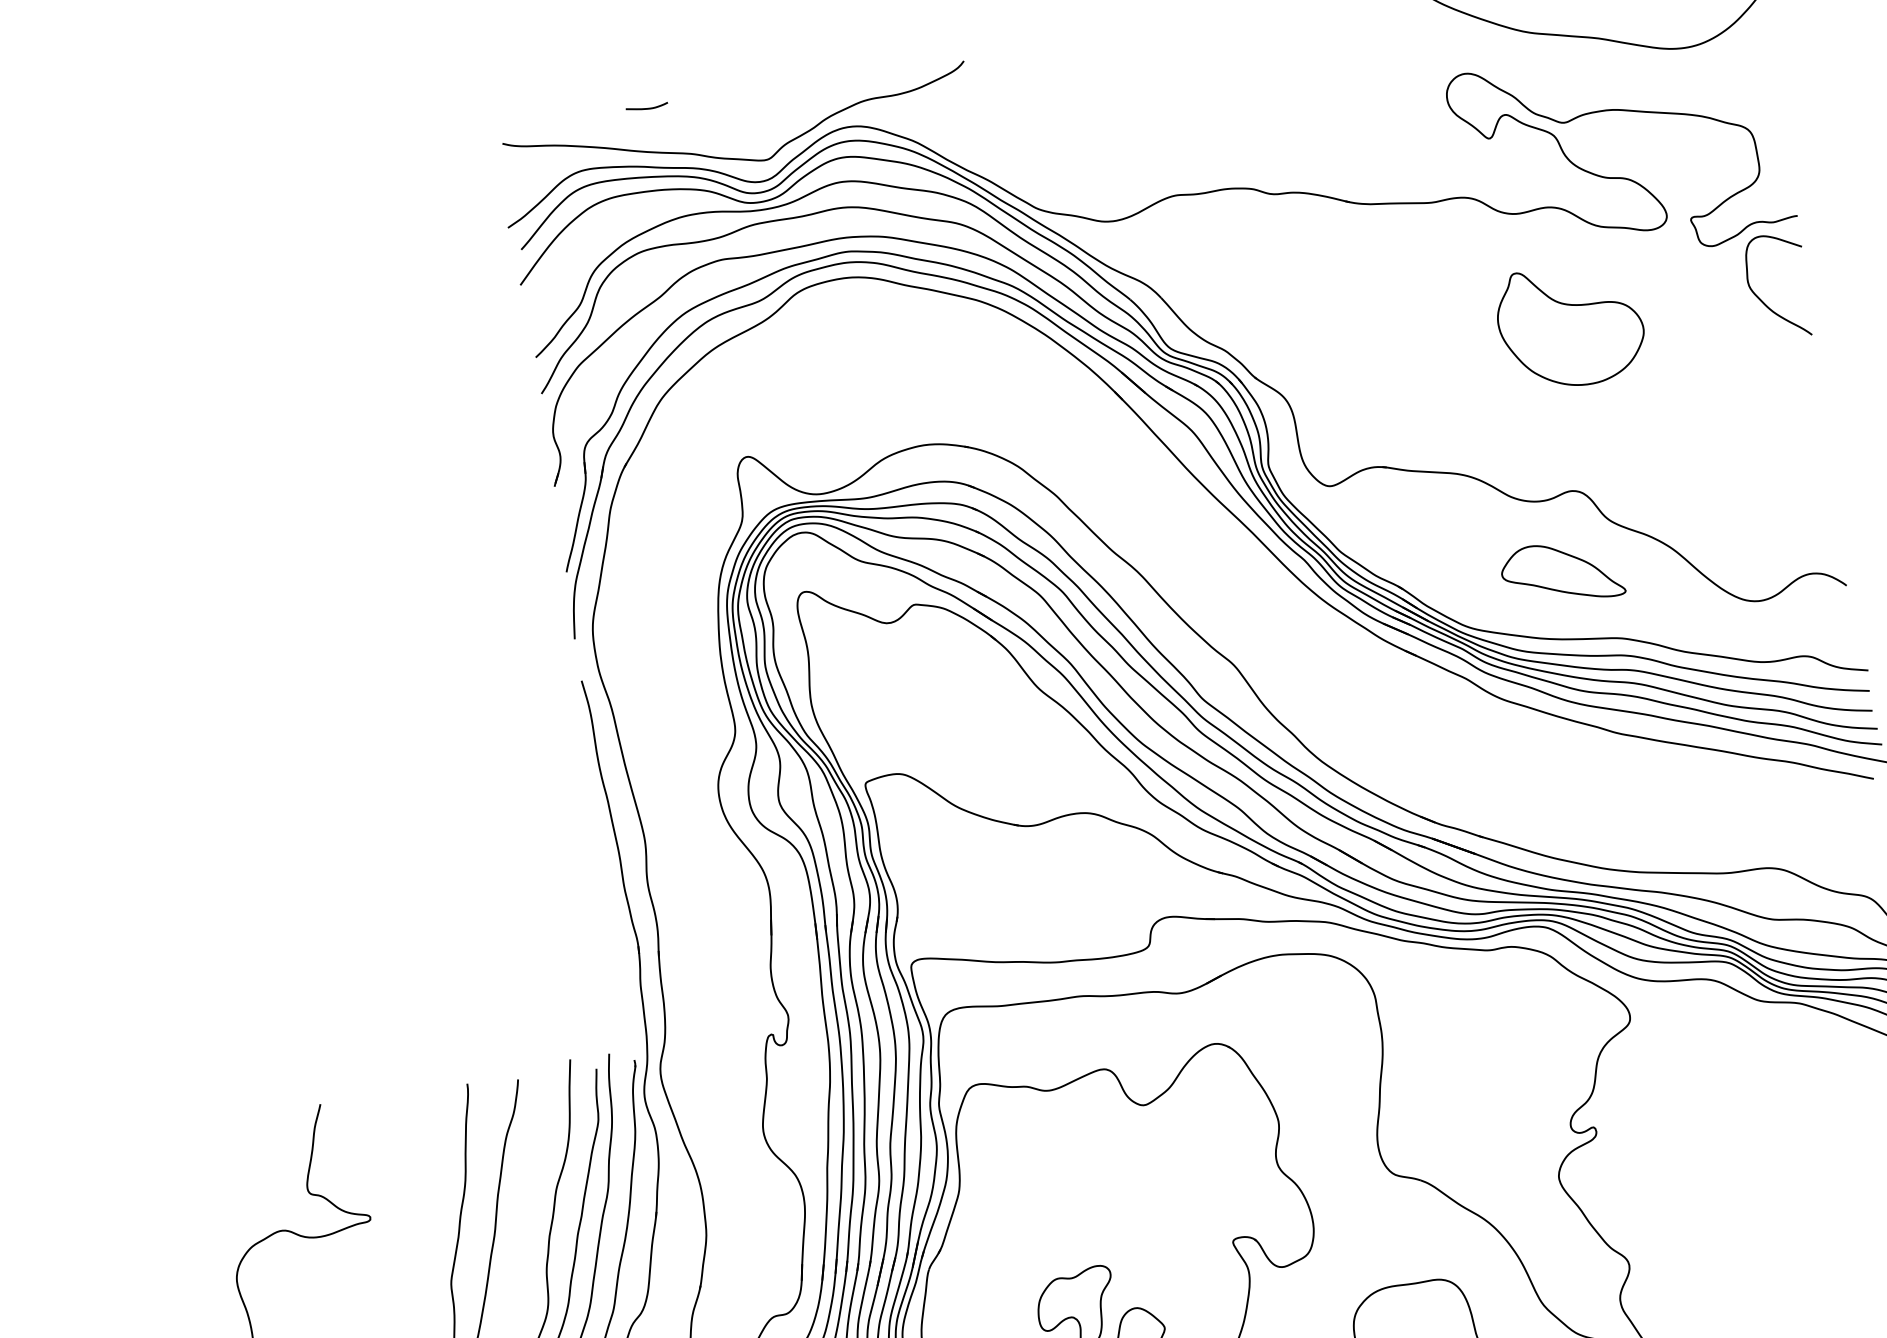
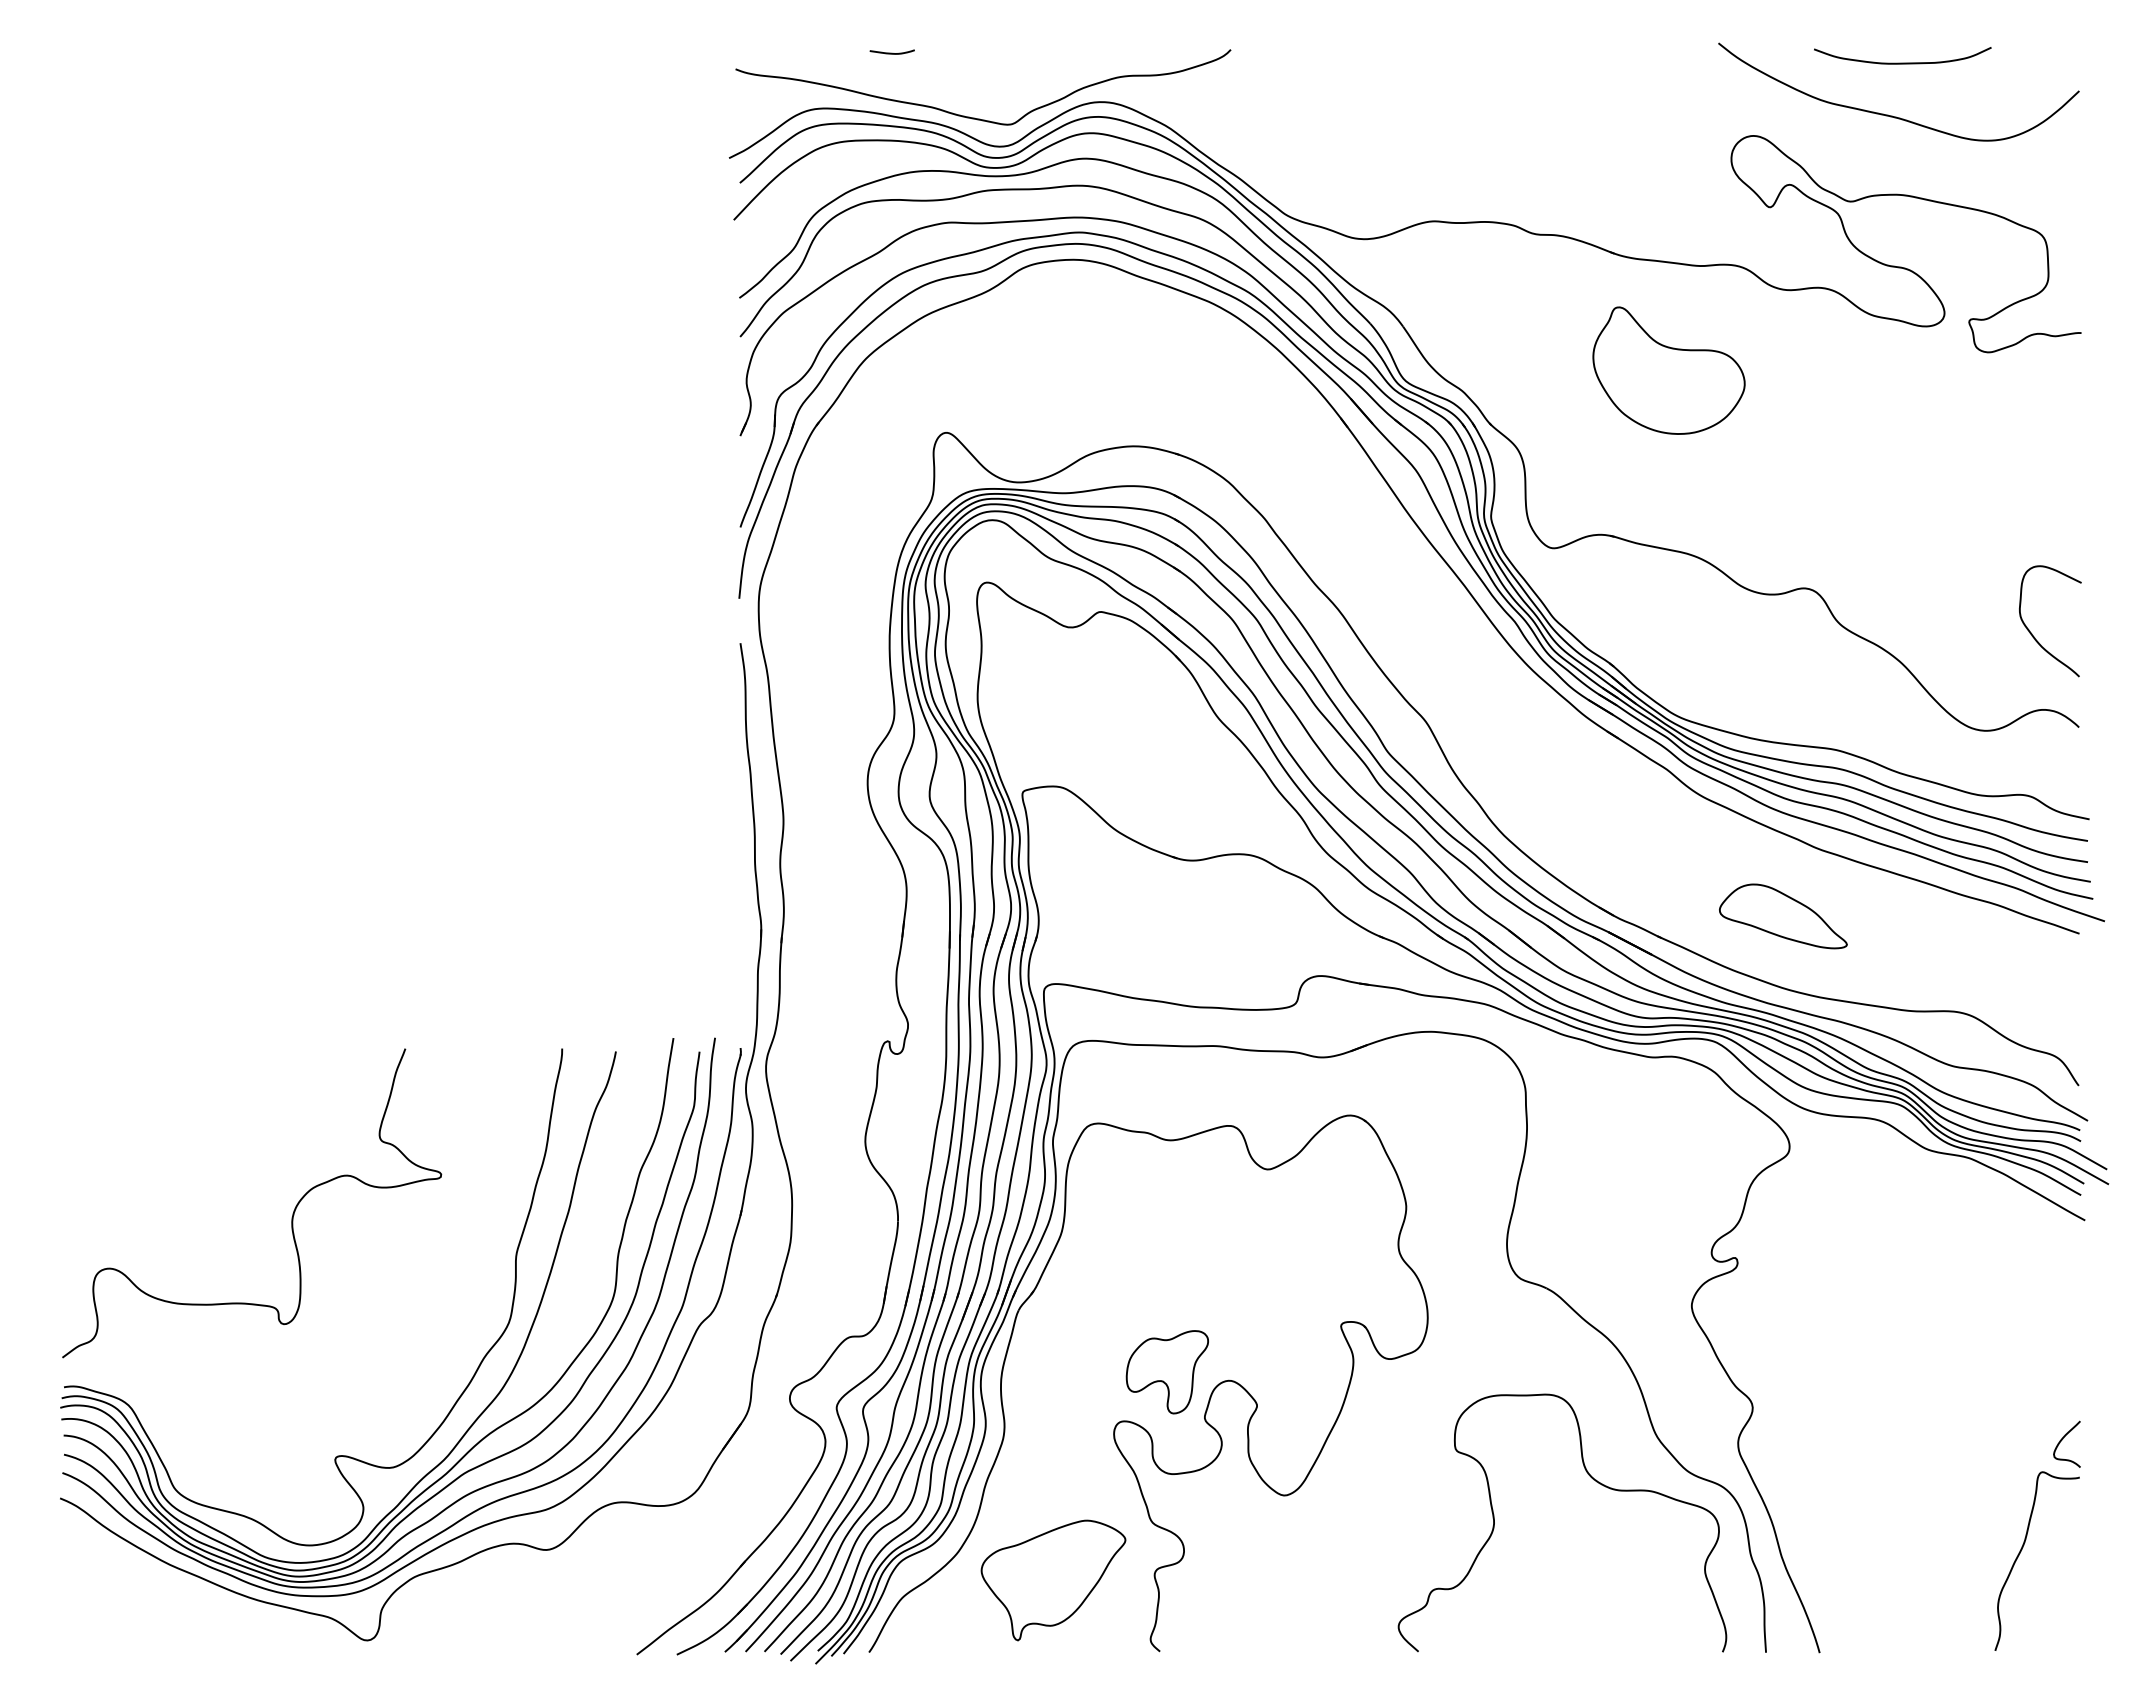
curve: (1762, 300) -> (2032, 633), moved
part: (1570, 326) -> (1668, 370), moved
part: (1562, 572) -> (1783, 916), moved

